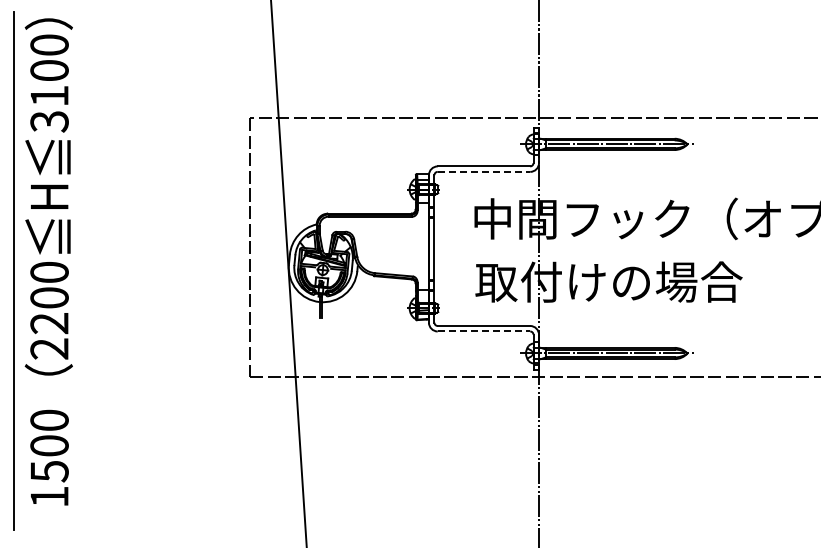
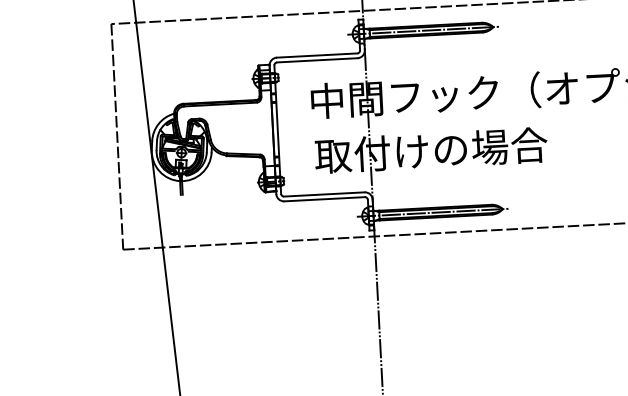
line: (484, 171) -> (317, 59), dashed -> solid
line: (484, 331) -> (325, 199), dashed -> solid

